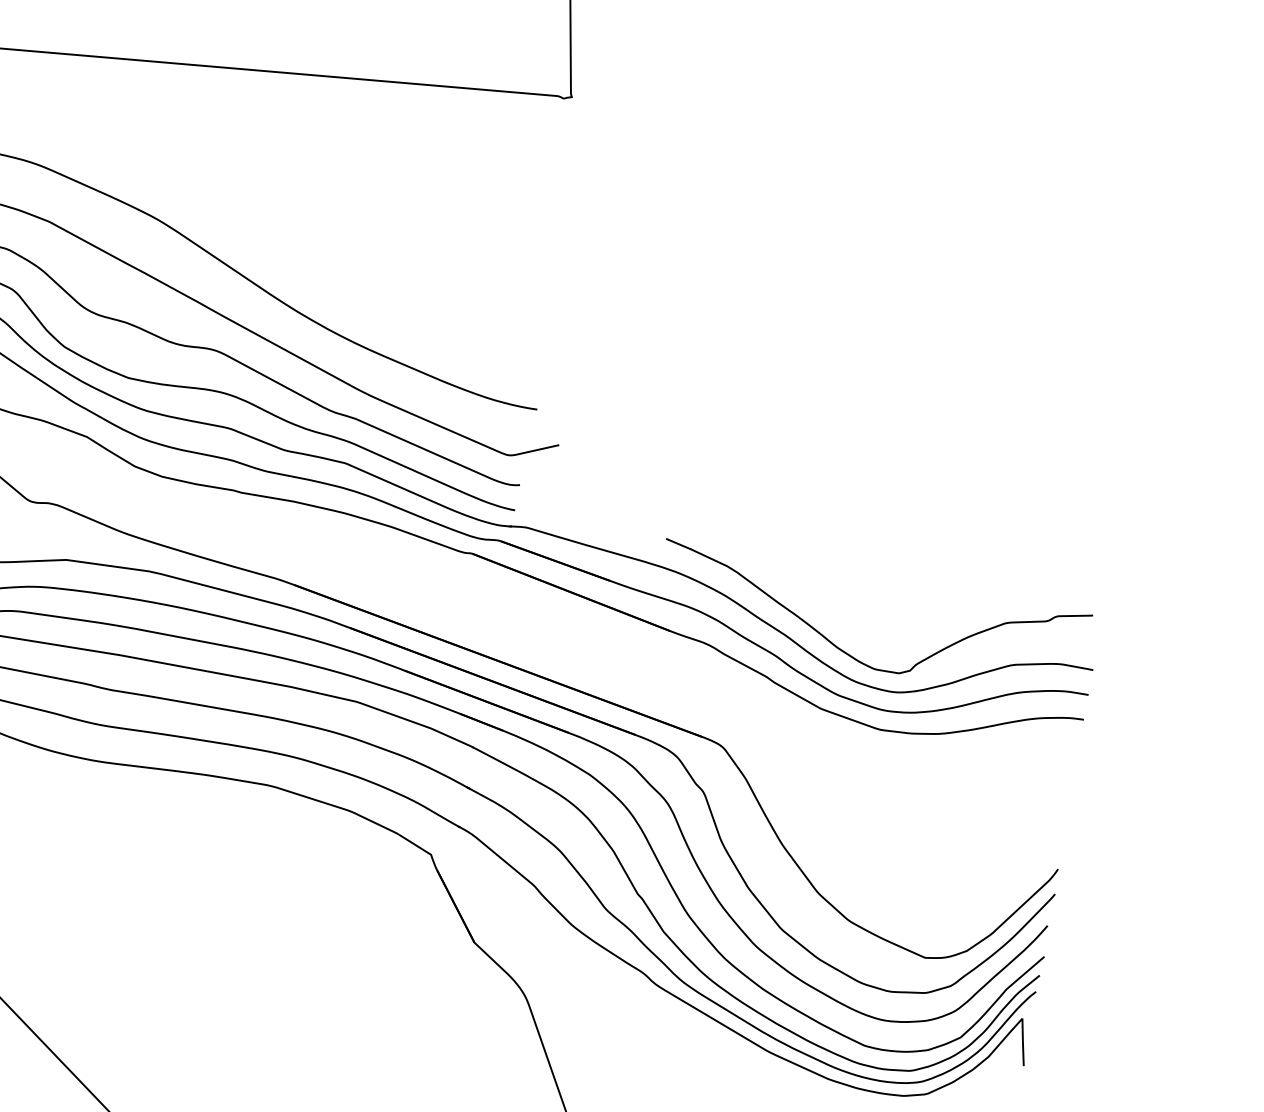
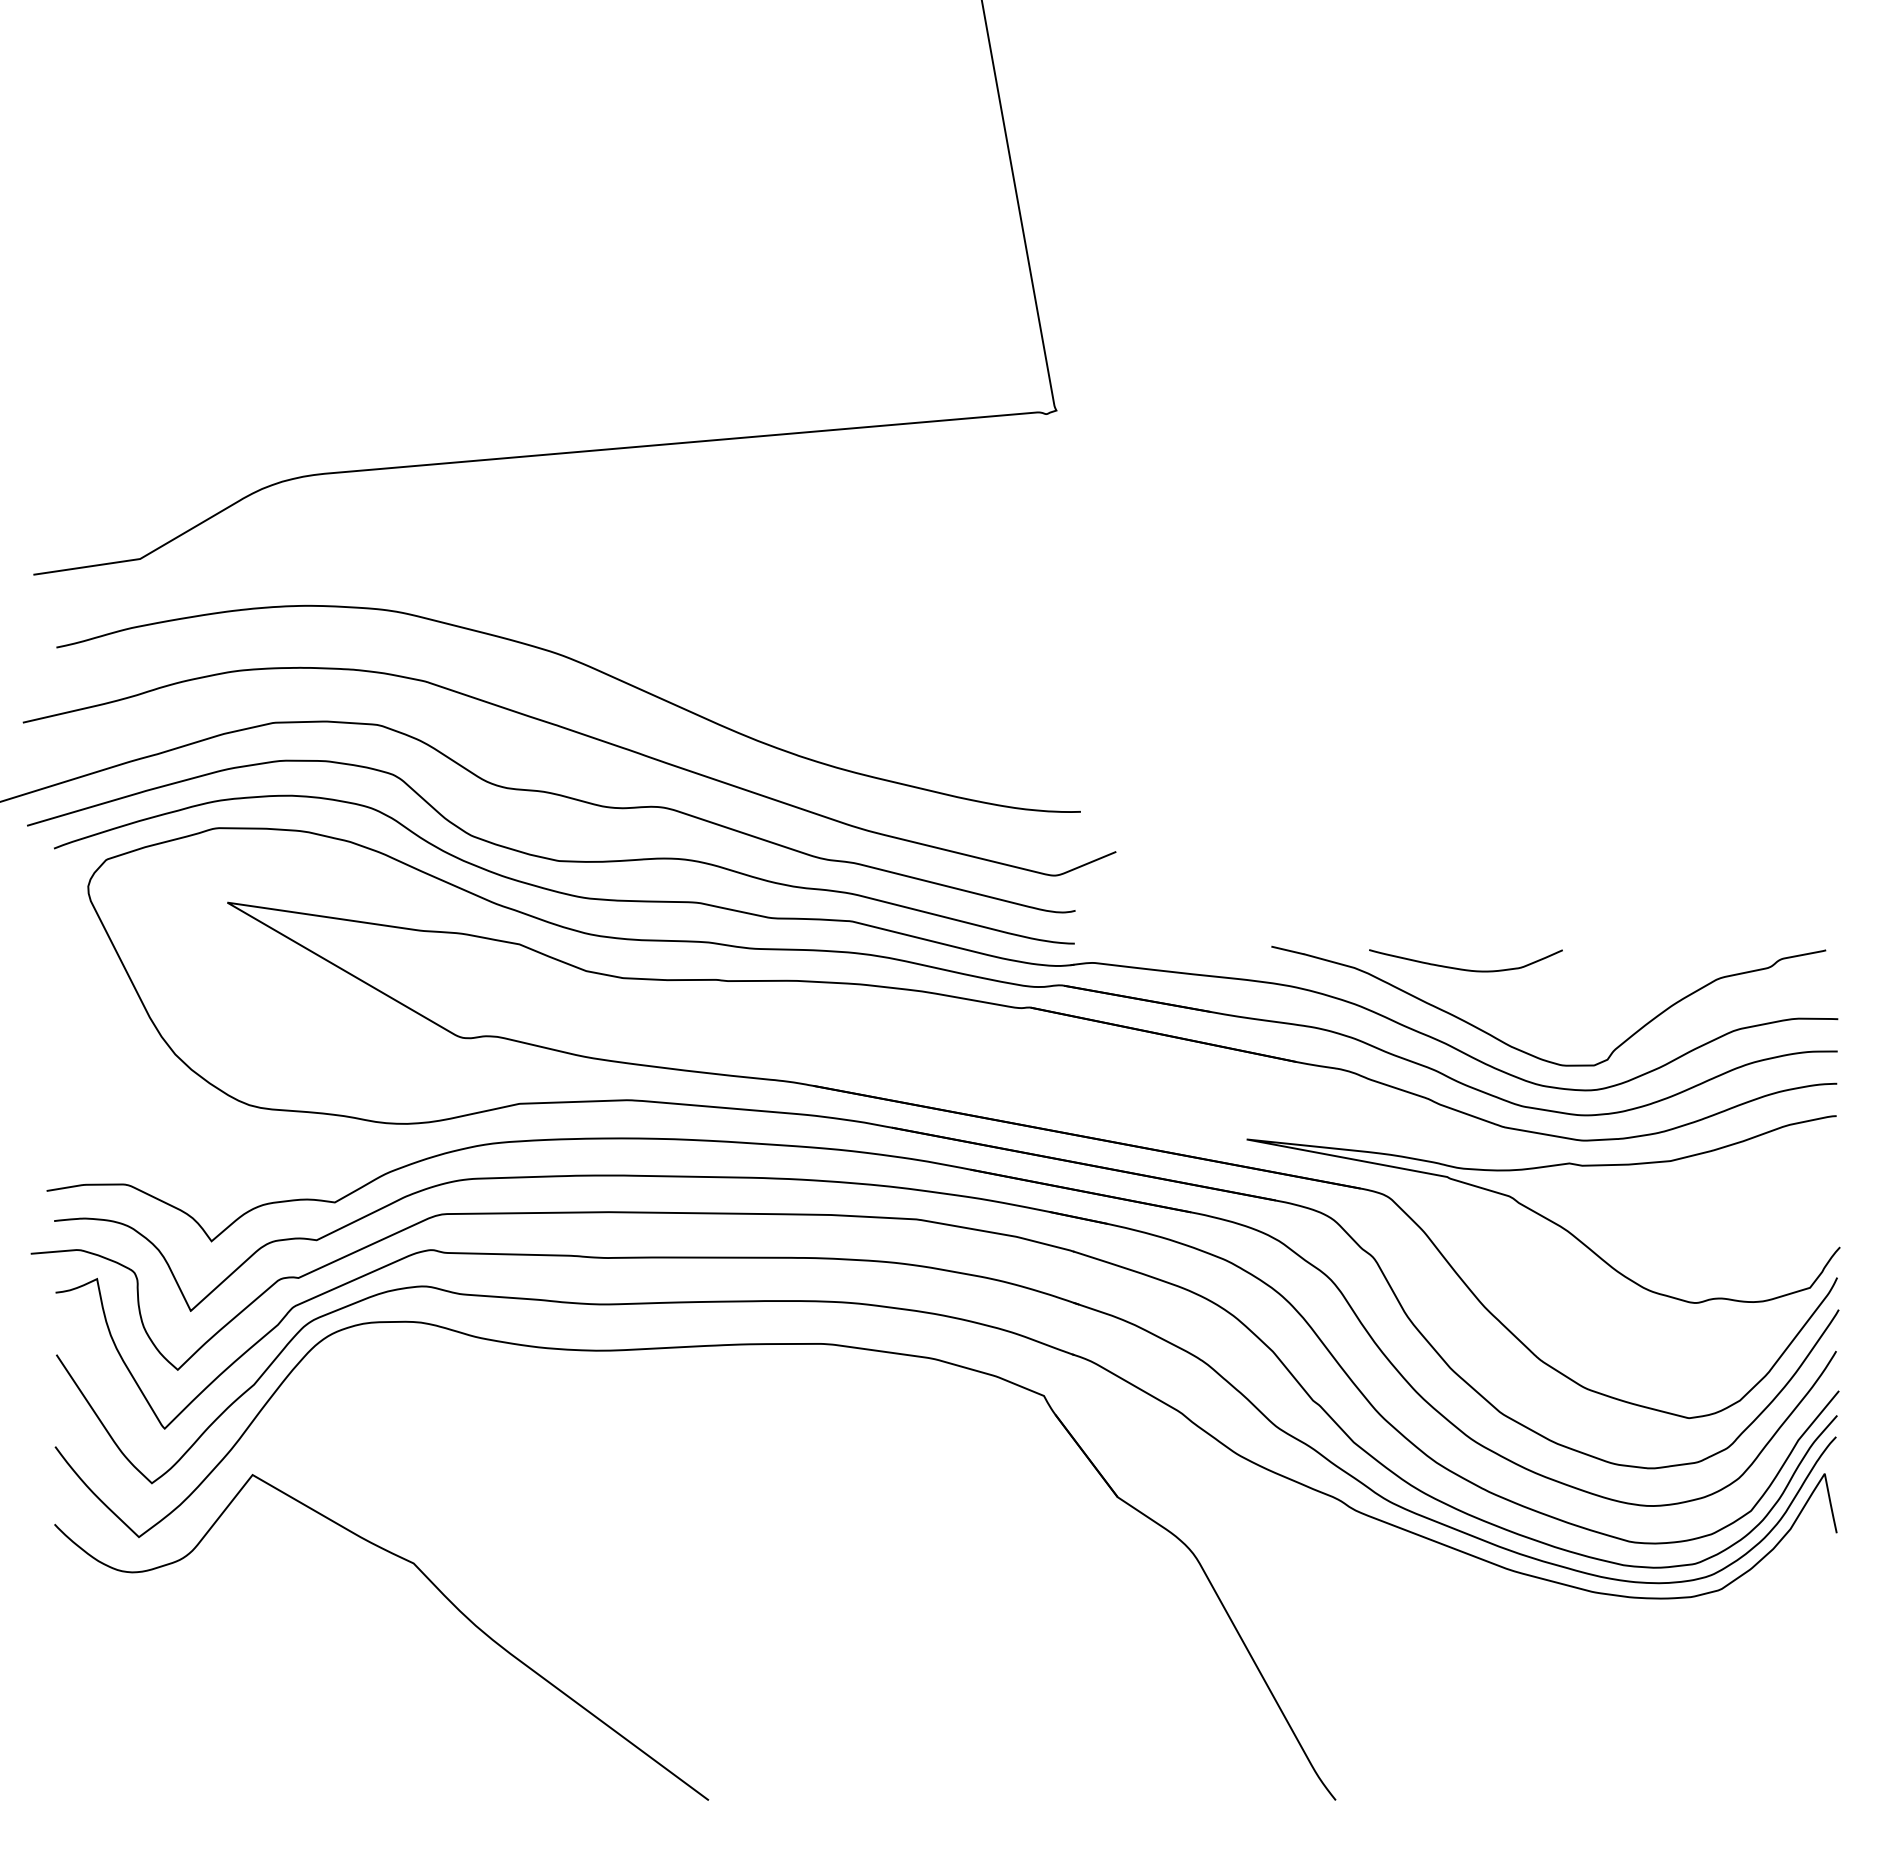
curve: (810, 581) -> (1462, 968), added
curve: (838, 781) -> (1541, 1214), added

